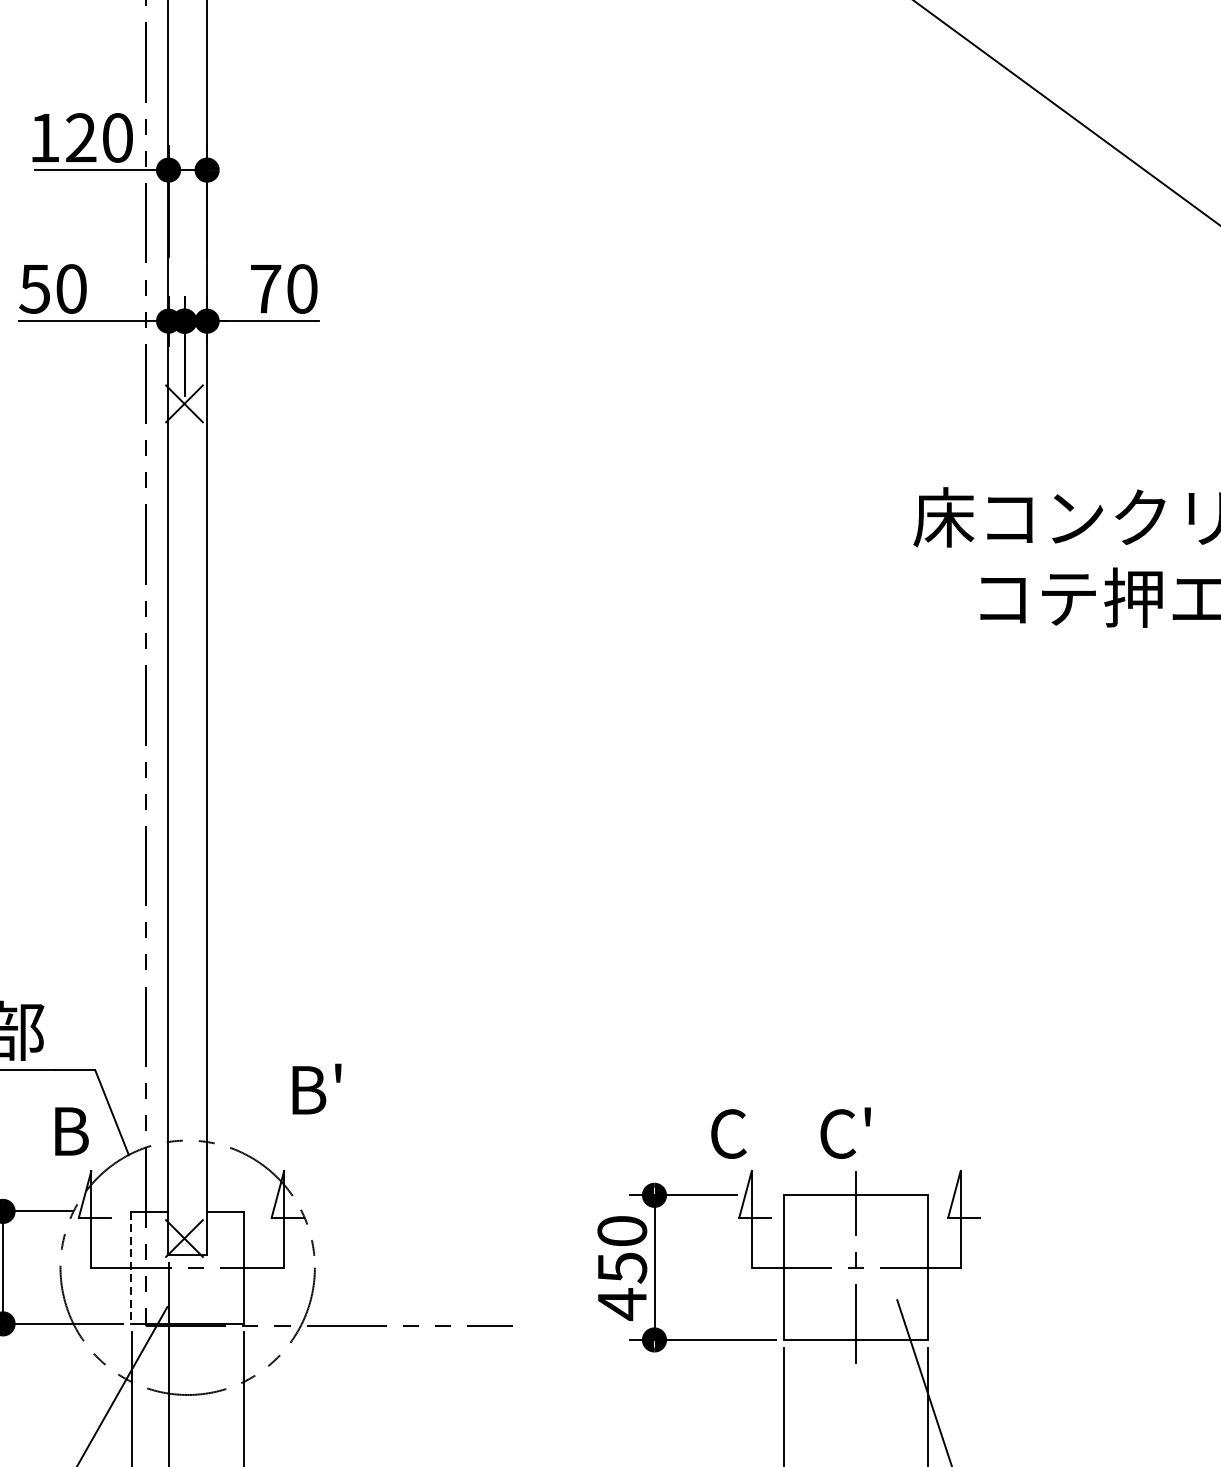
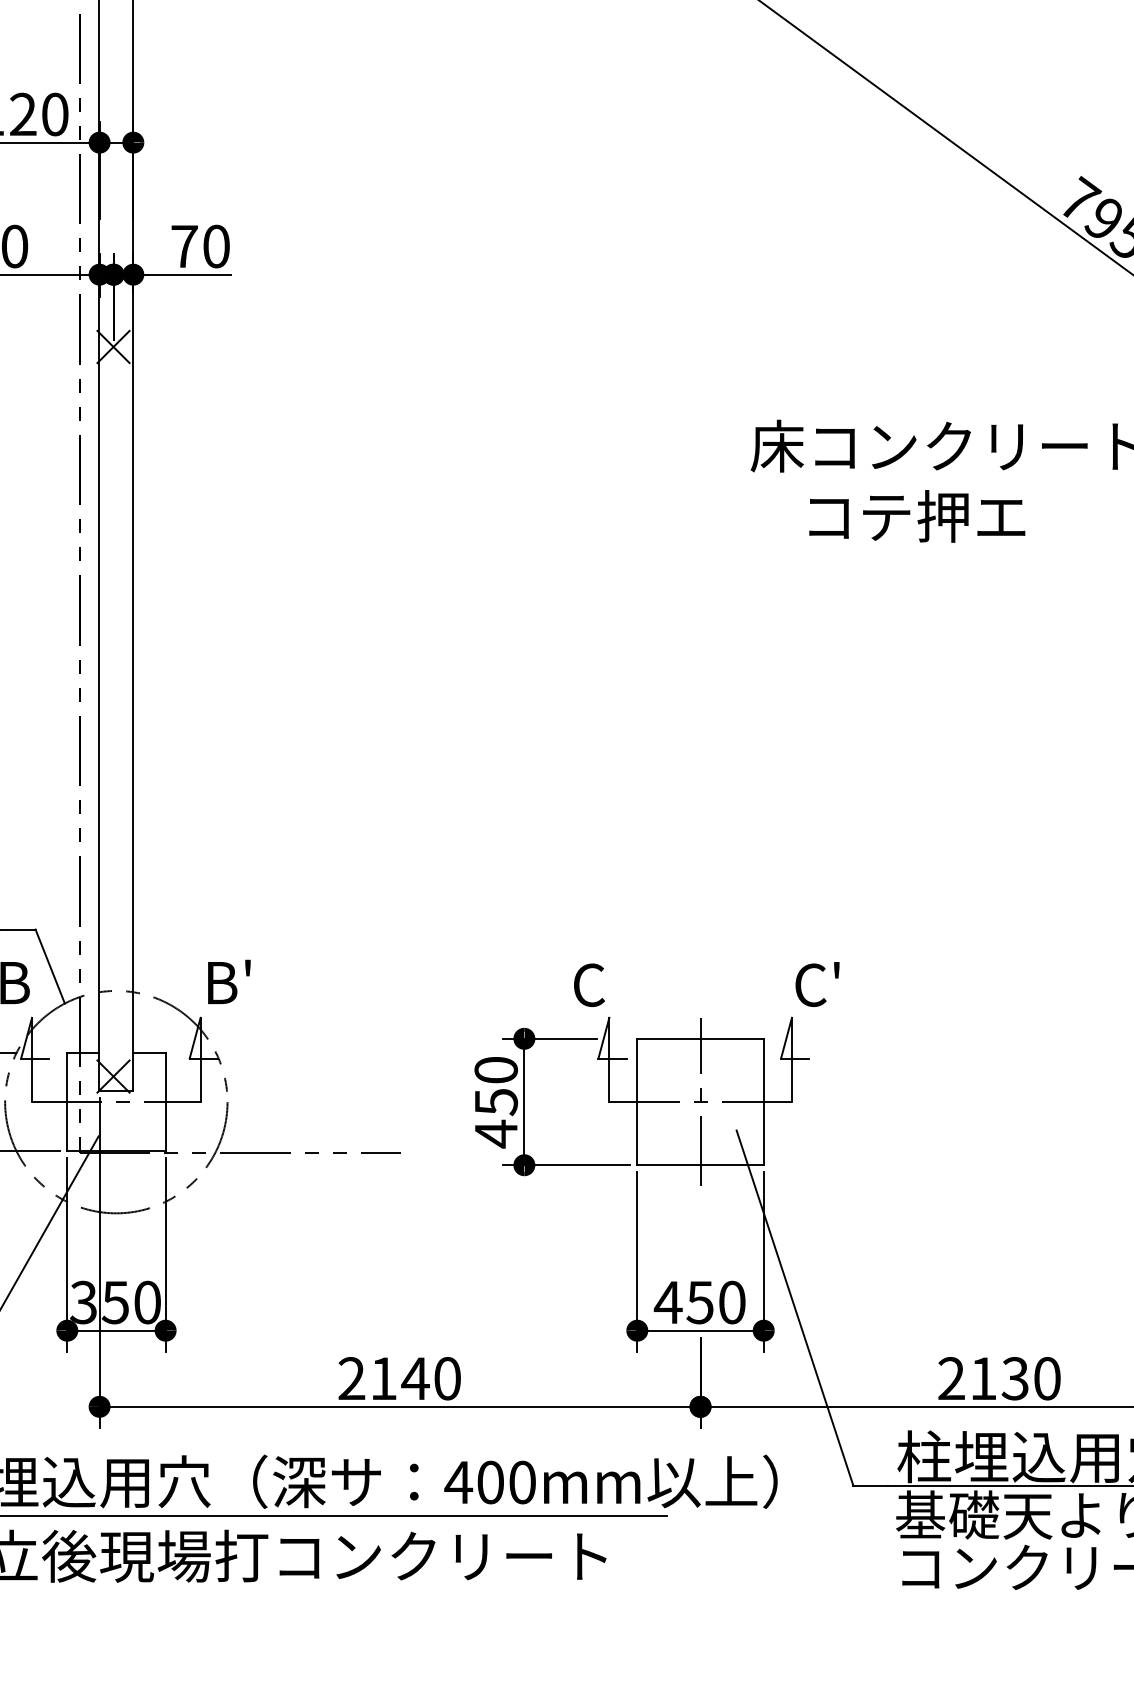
text: (317, 1088) -> (229, 981), moved
text: (845, 1133) -> (817, 984), moved
line: (131, 1268) -> (67, 1102), dashed -> solid

